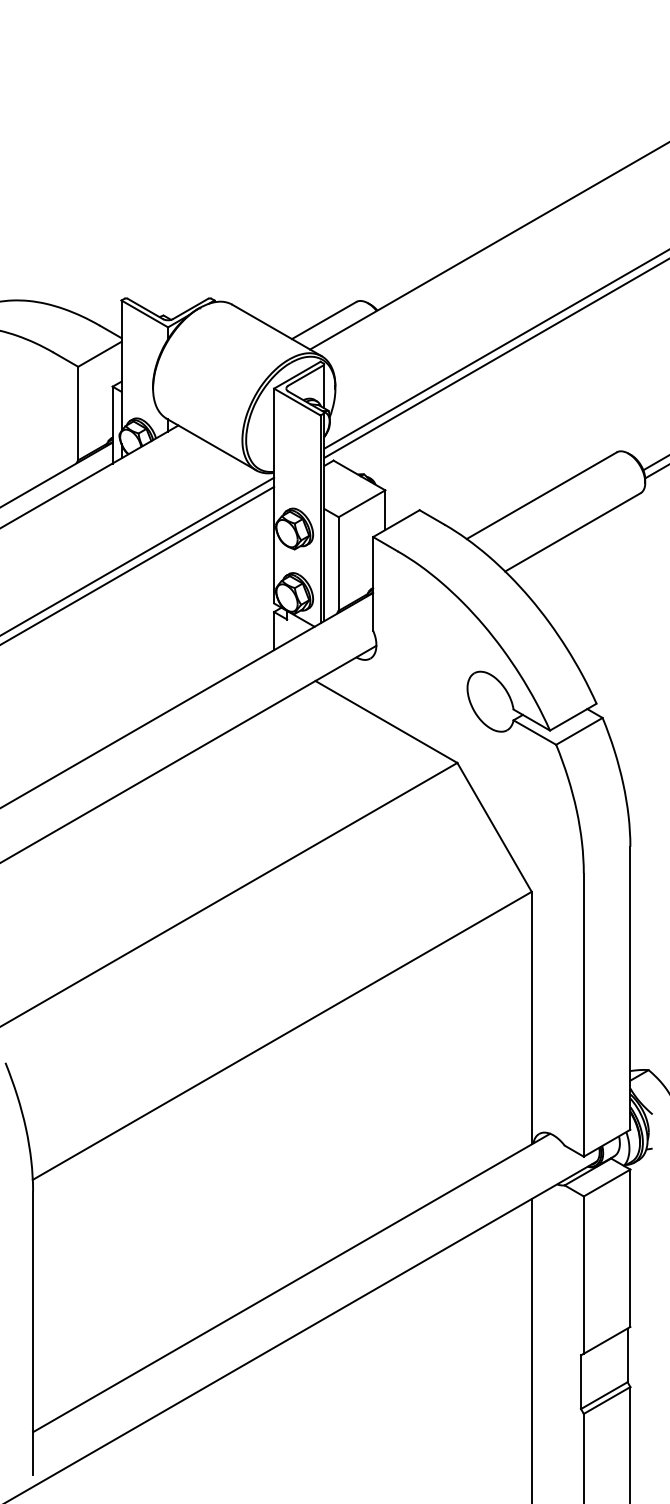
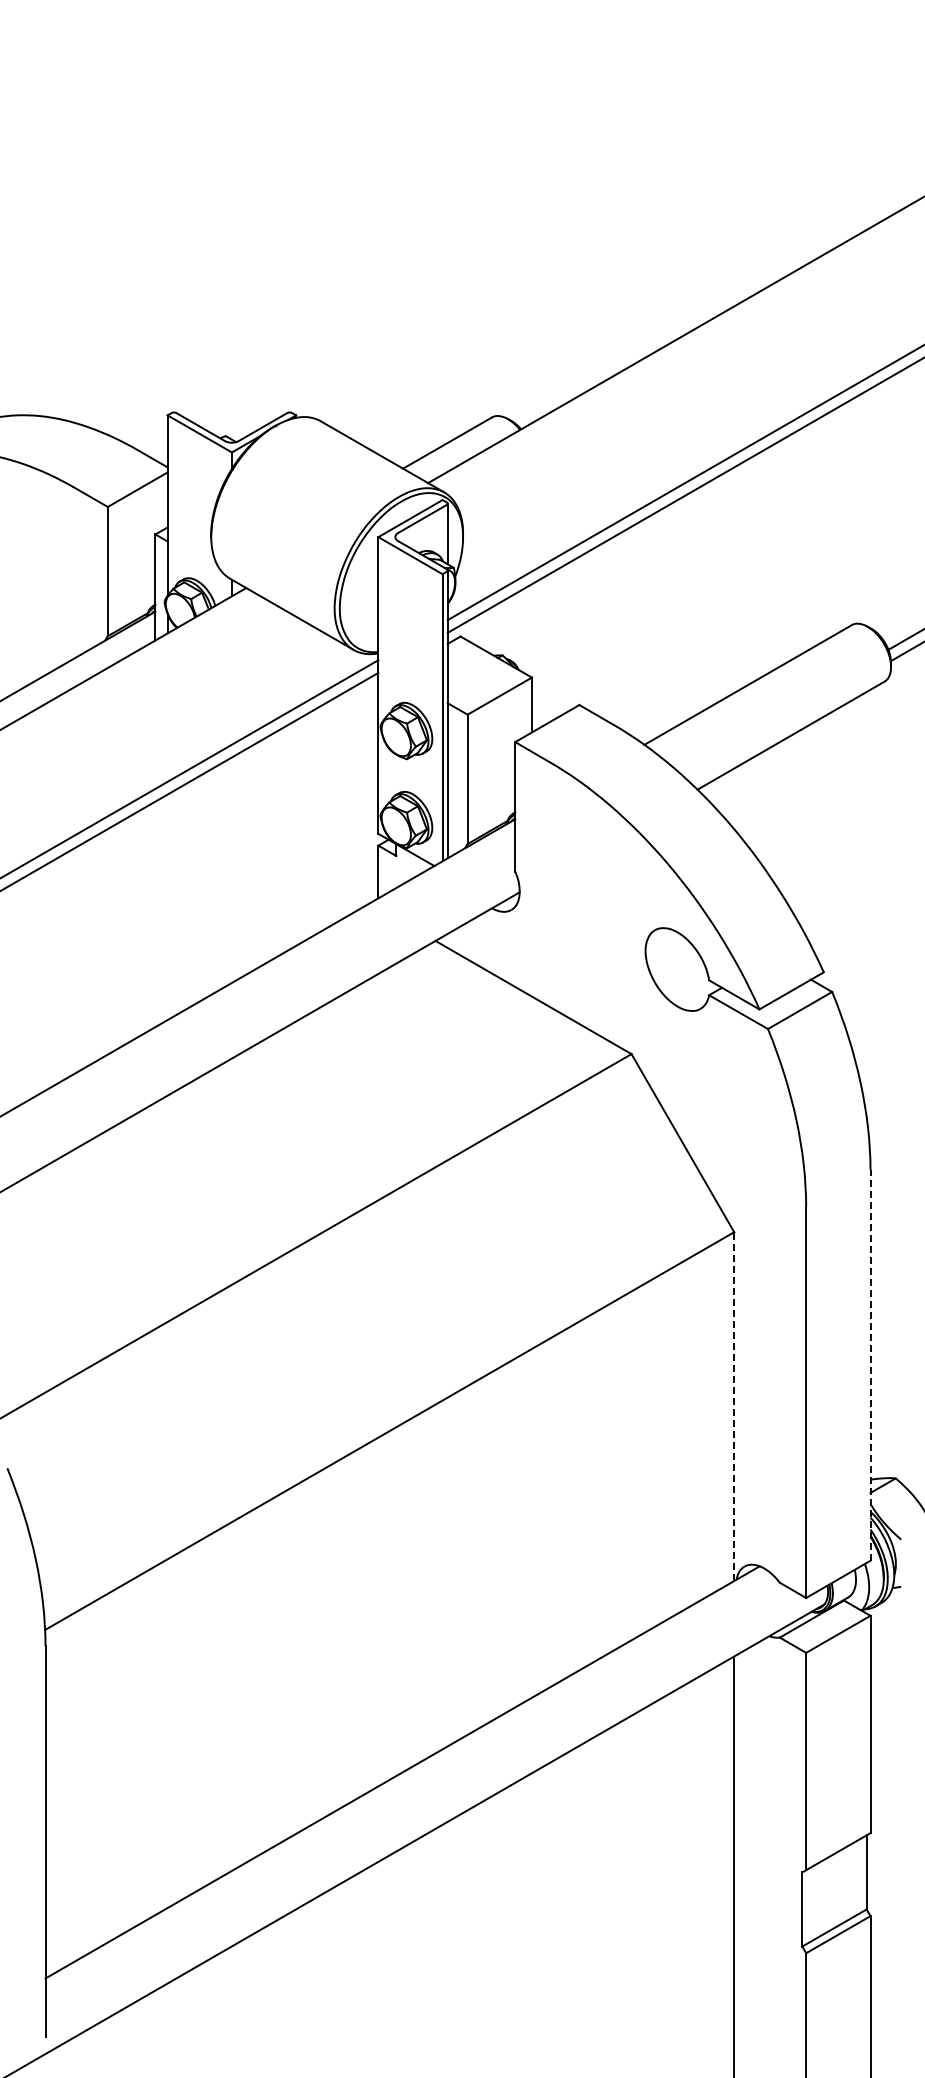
line: (630, 987) -> (870, 1364), solid -> dashed
line: (531, 1018) -> (734, 1406), solid -> dashed

